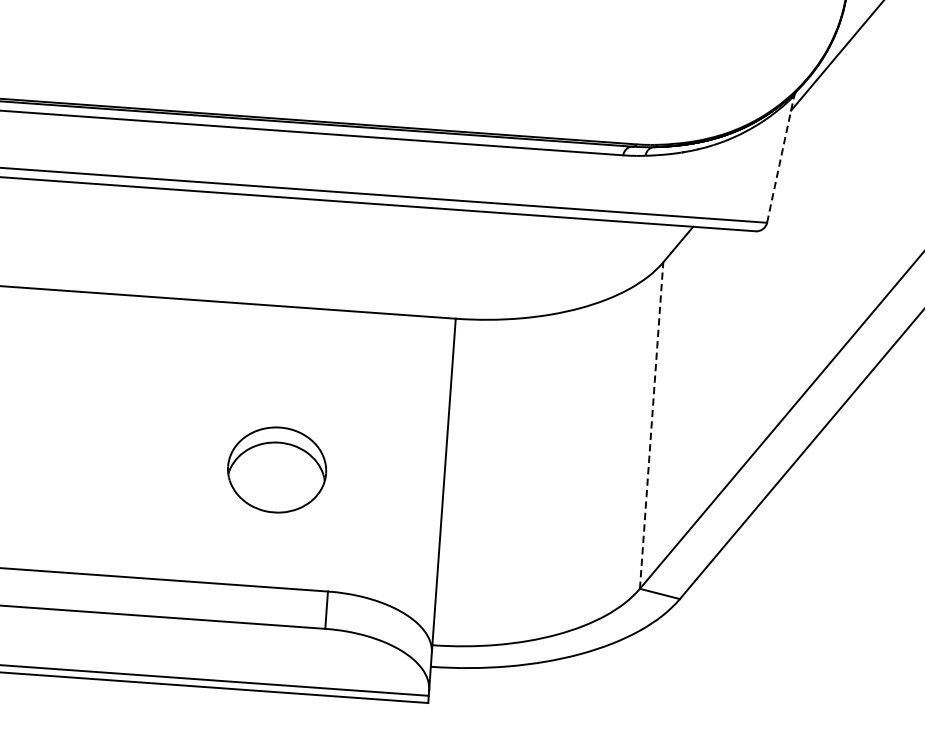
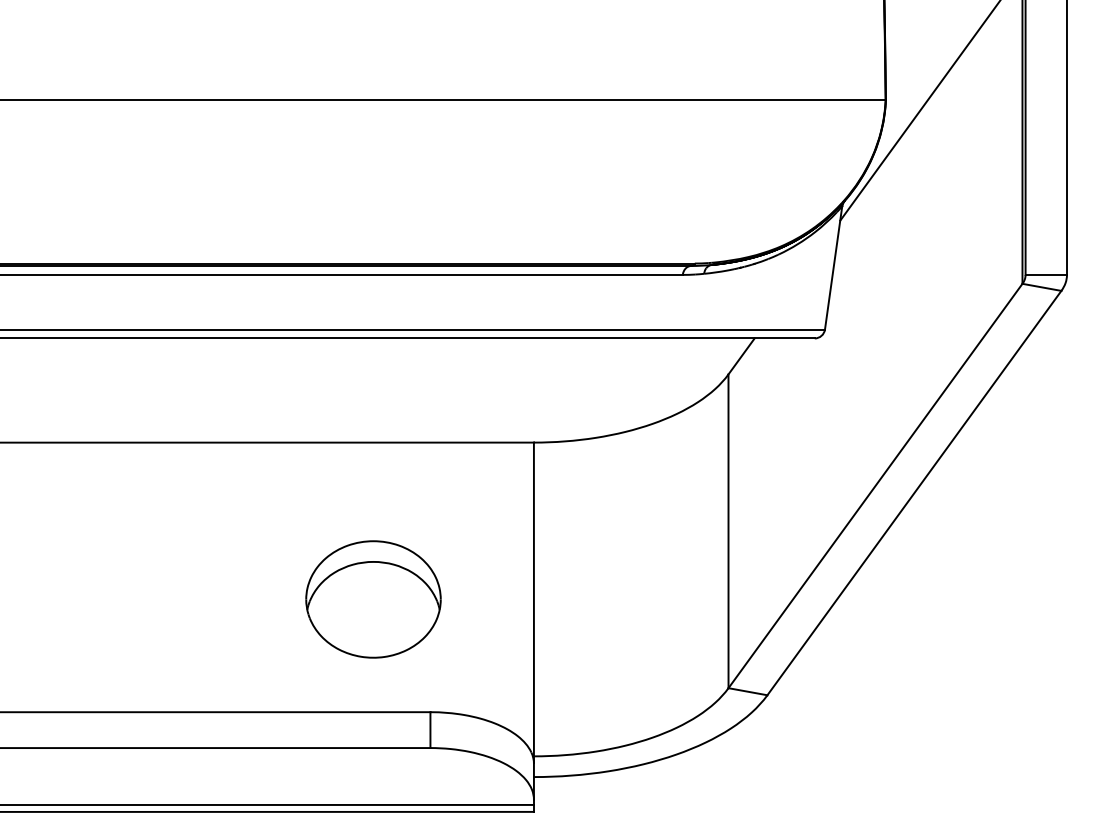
line: (780, 158) -> (833, 267), dashed -> solid
line: (651, 425) -> (728, 531), dashed -> solid
part: (277, 470) -> (373, 599), size x1.43

